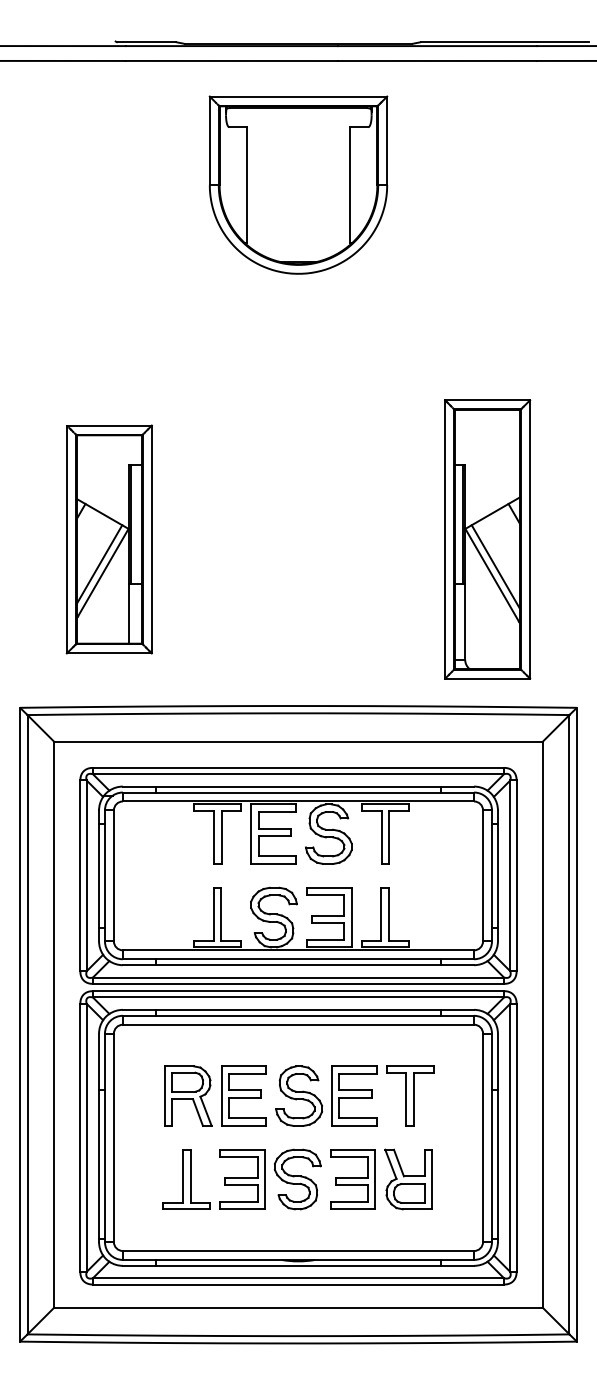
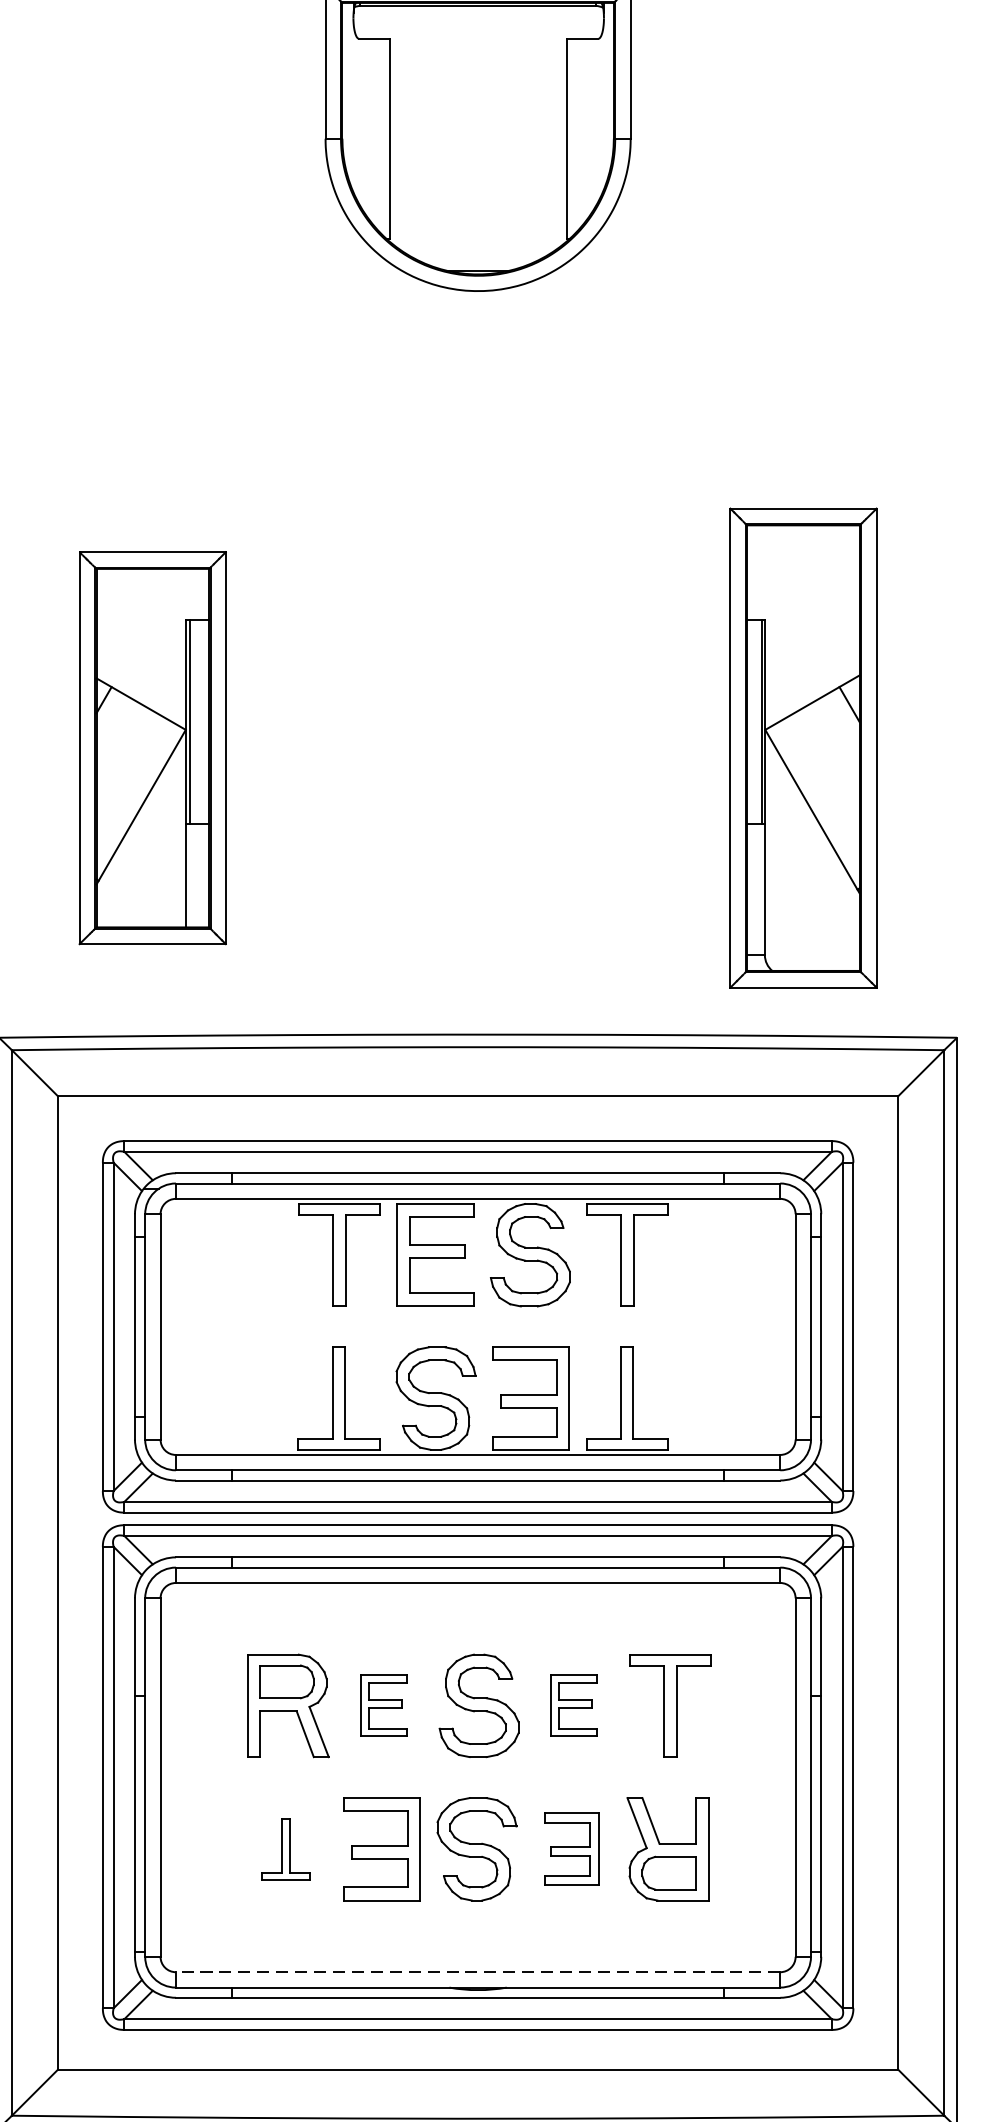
line: (99, 564) -> (135, 791), removed
line: (495, 567) -> (817, 796), removed
part: (243, 1095) -> (383, 1704), size x0.6
part: (354, 1095) -> (574, 1704), size x0.6
part: (186, 1179) -> (285, 1849), size x0.6
part: (352, 1179) -> (571, 1849), size x0.7
line: (298, 1250) -> (478, 1971), solid -> dashed

